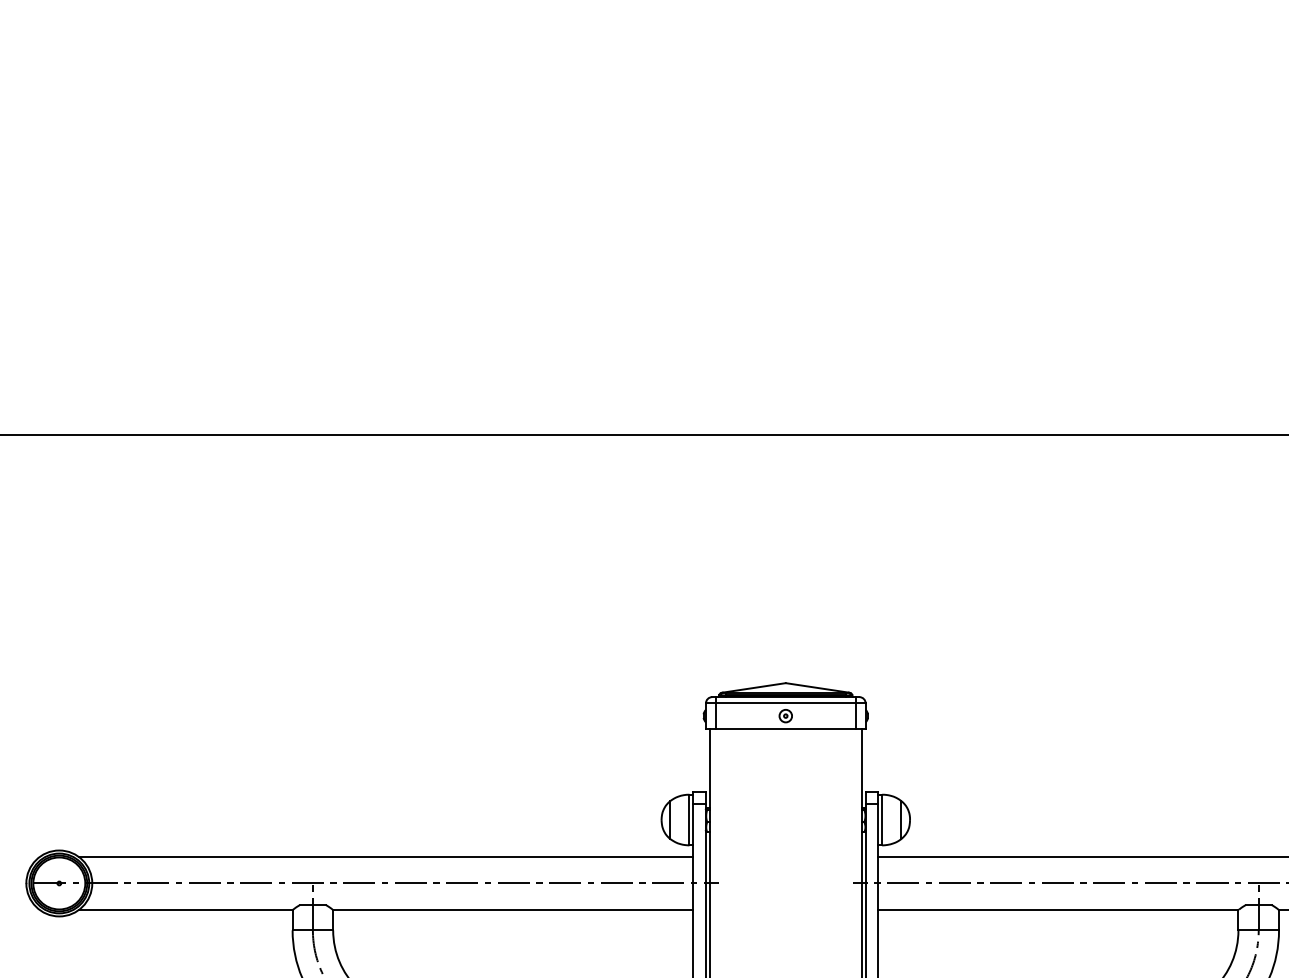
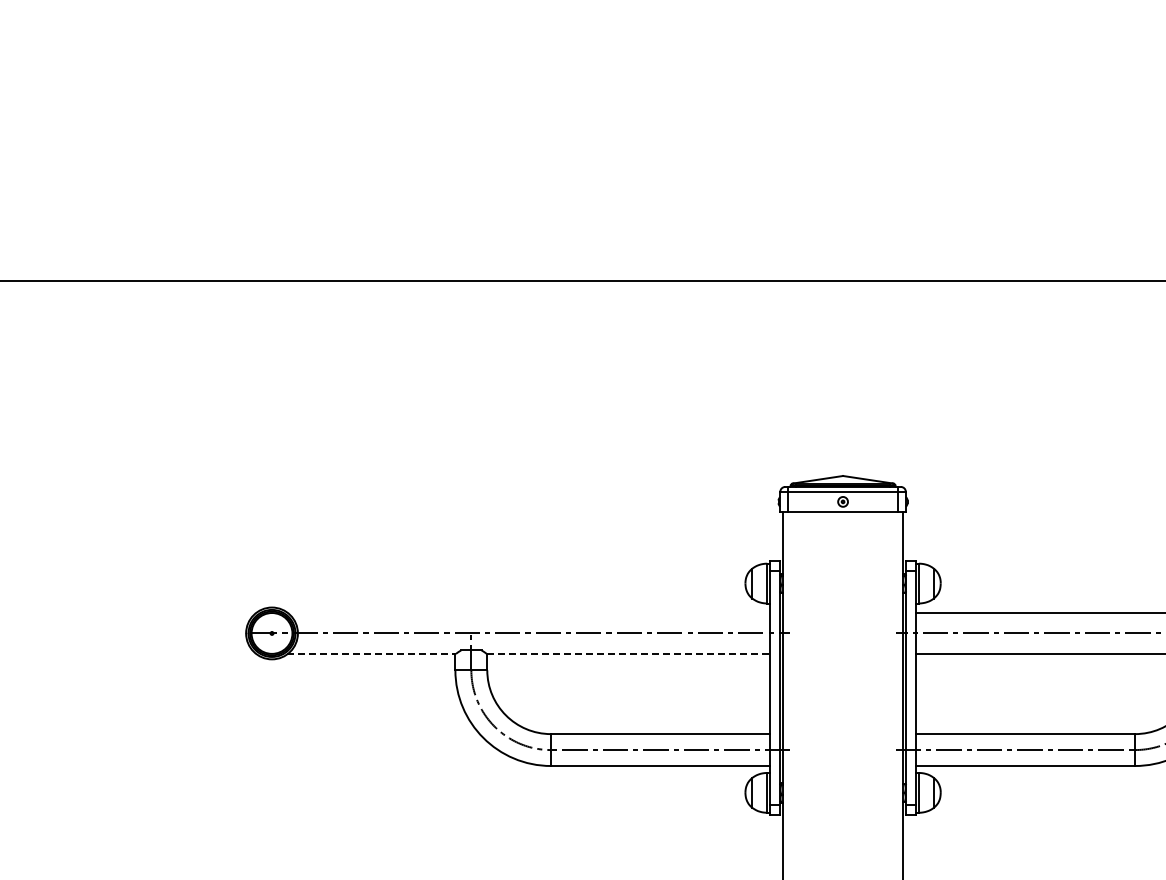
line: (385, 856) -> (528, 612), removed
line: (185, 910) -> (371, 654), solid -> dashed
line: (512, 910) -> (628, 654), solid -> dashed

